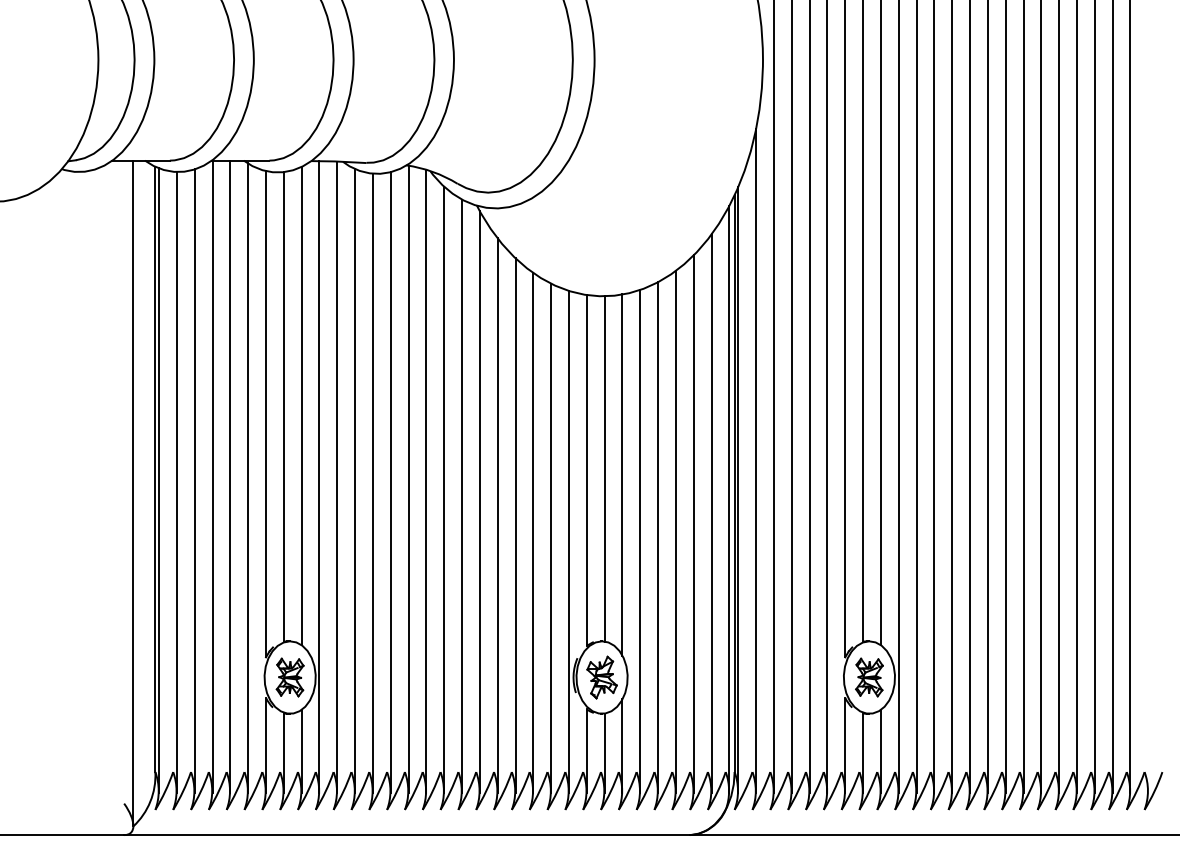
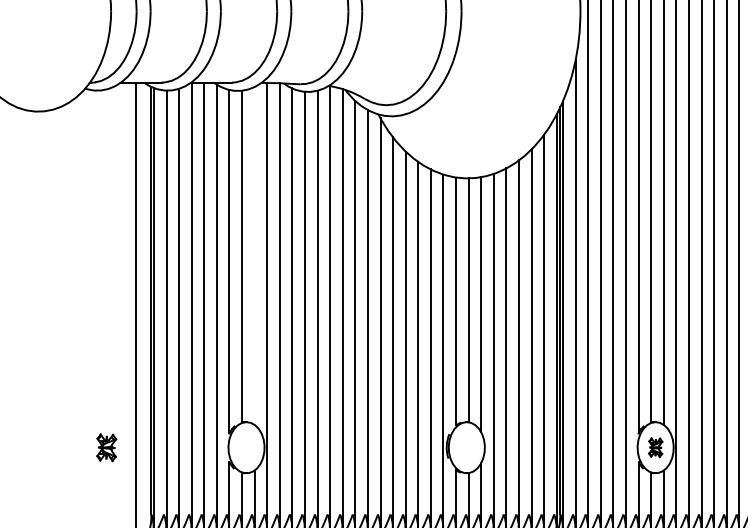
line: (301, 405) -> (254, 255), removed
part: (289, 677) -> (106, 447), moved
part: (601, 677) -> (466, 447), removed
part: (869, 677) -> (655, 447), size x0.7

